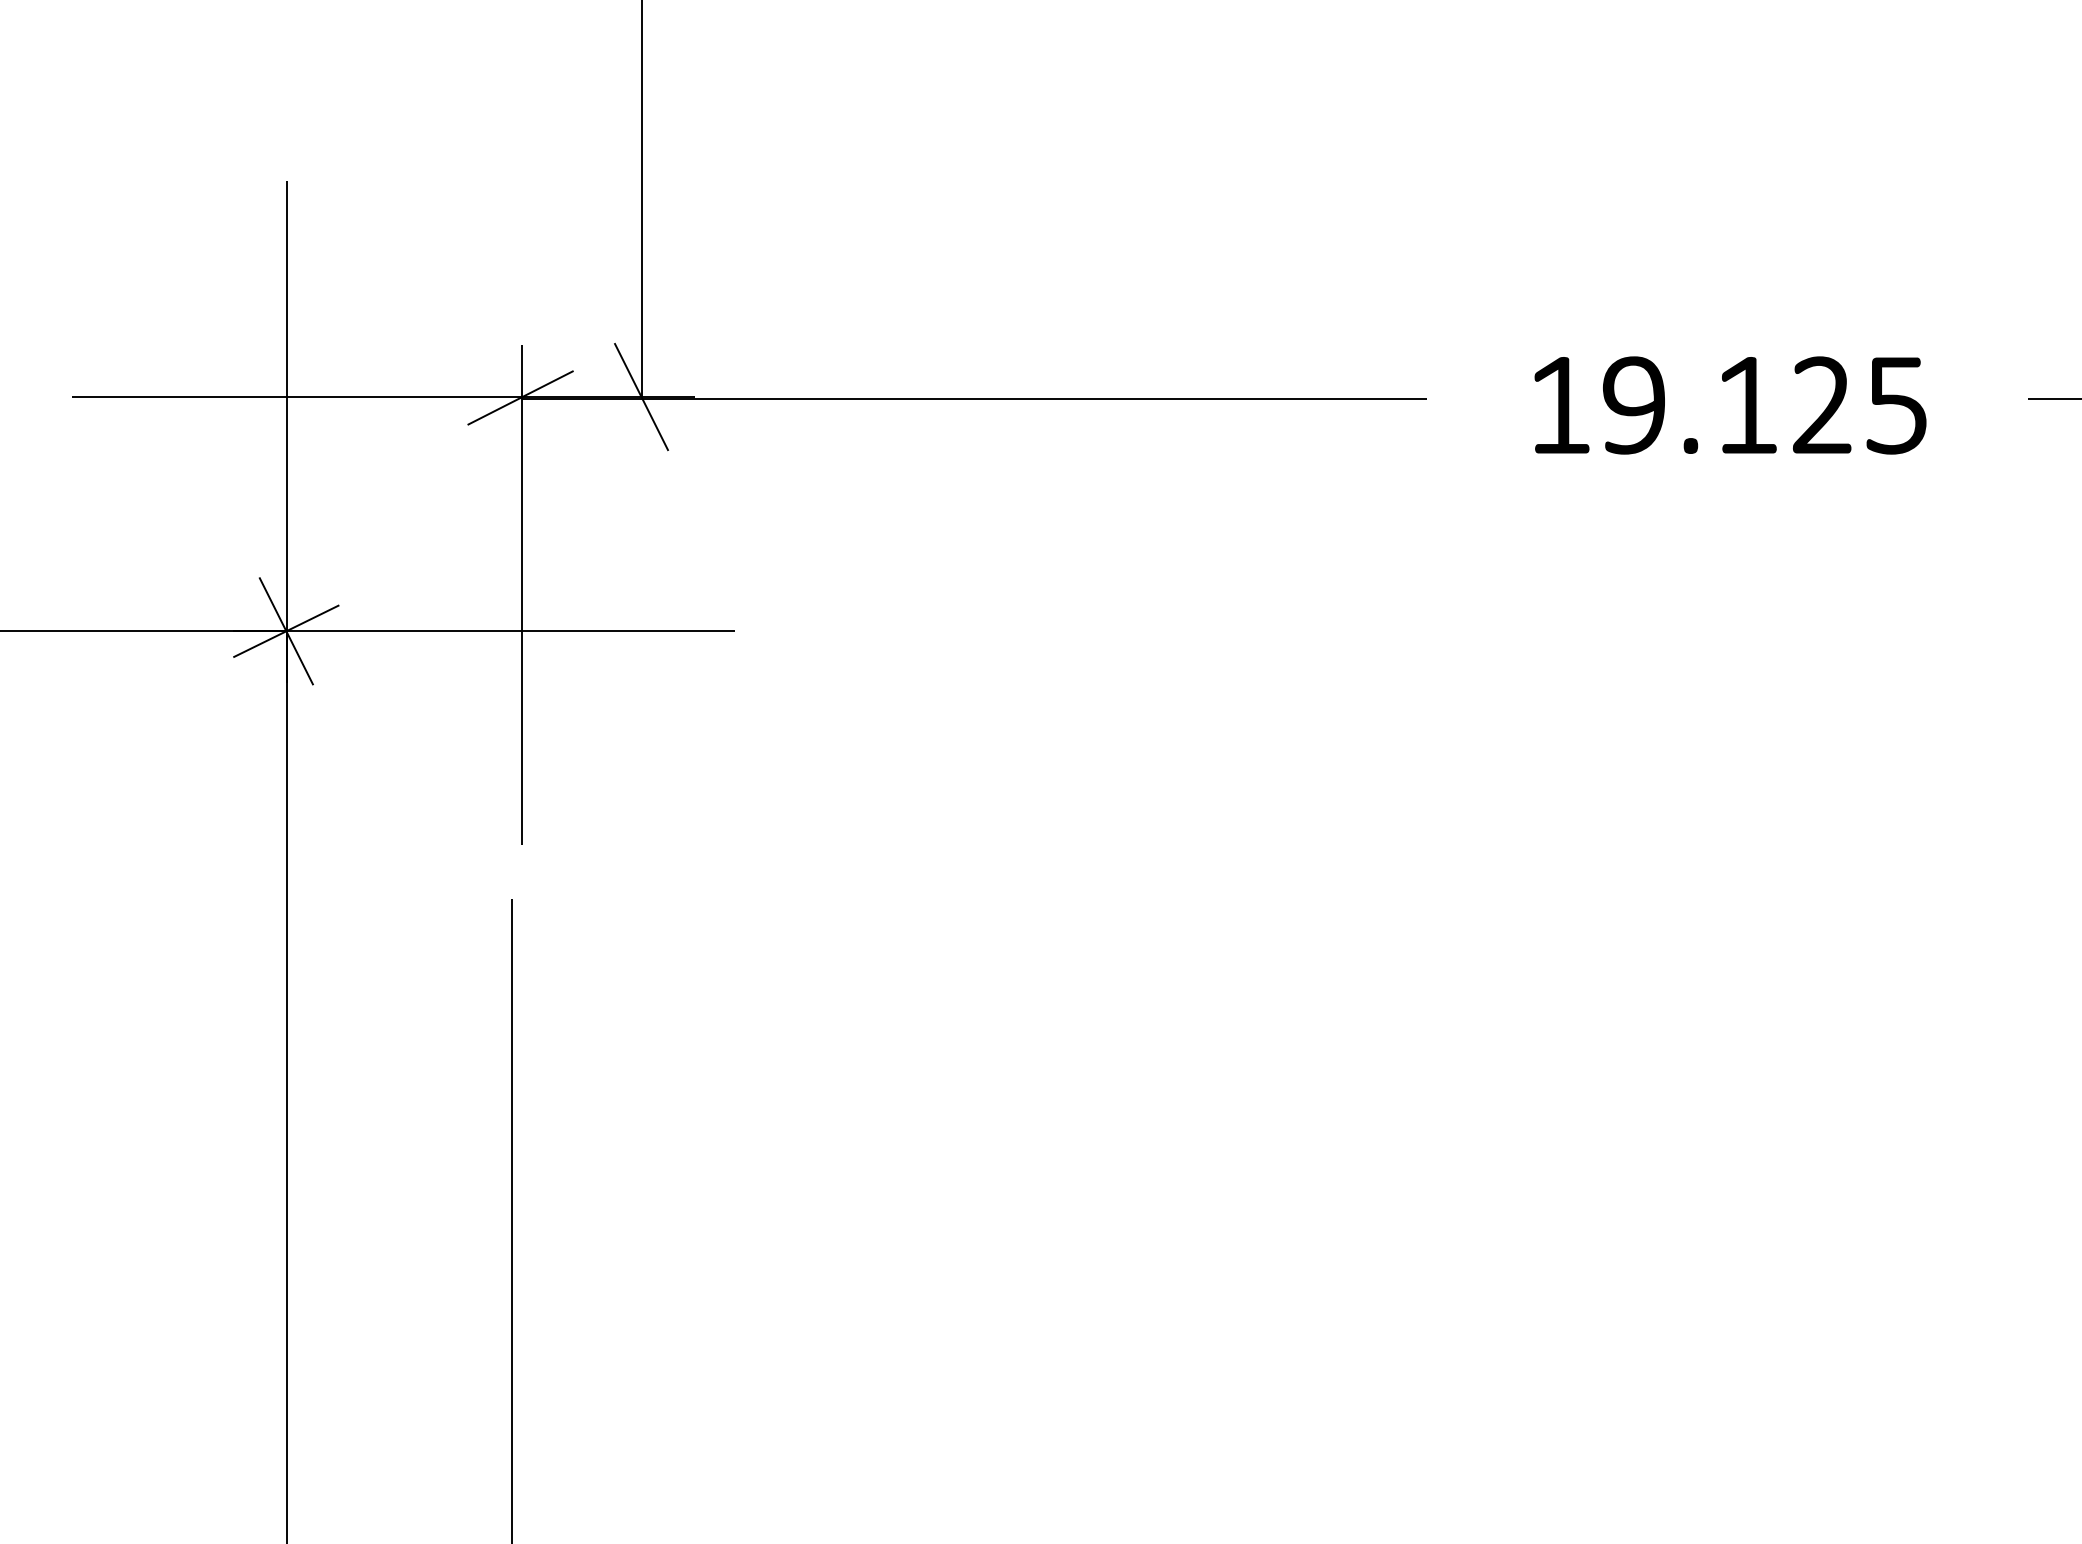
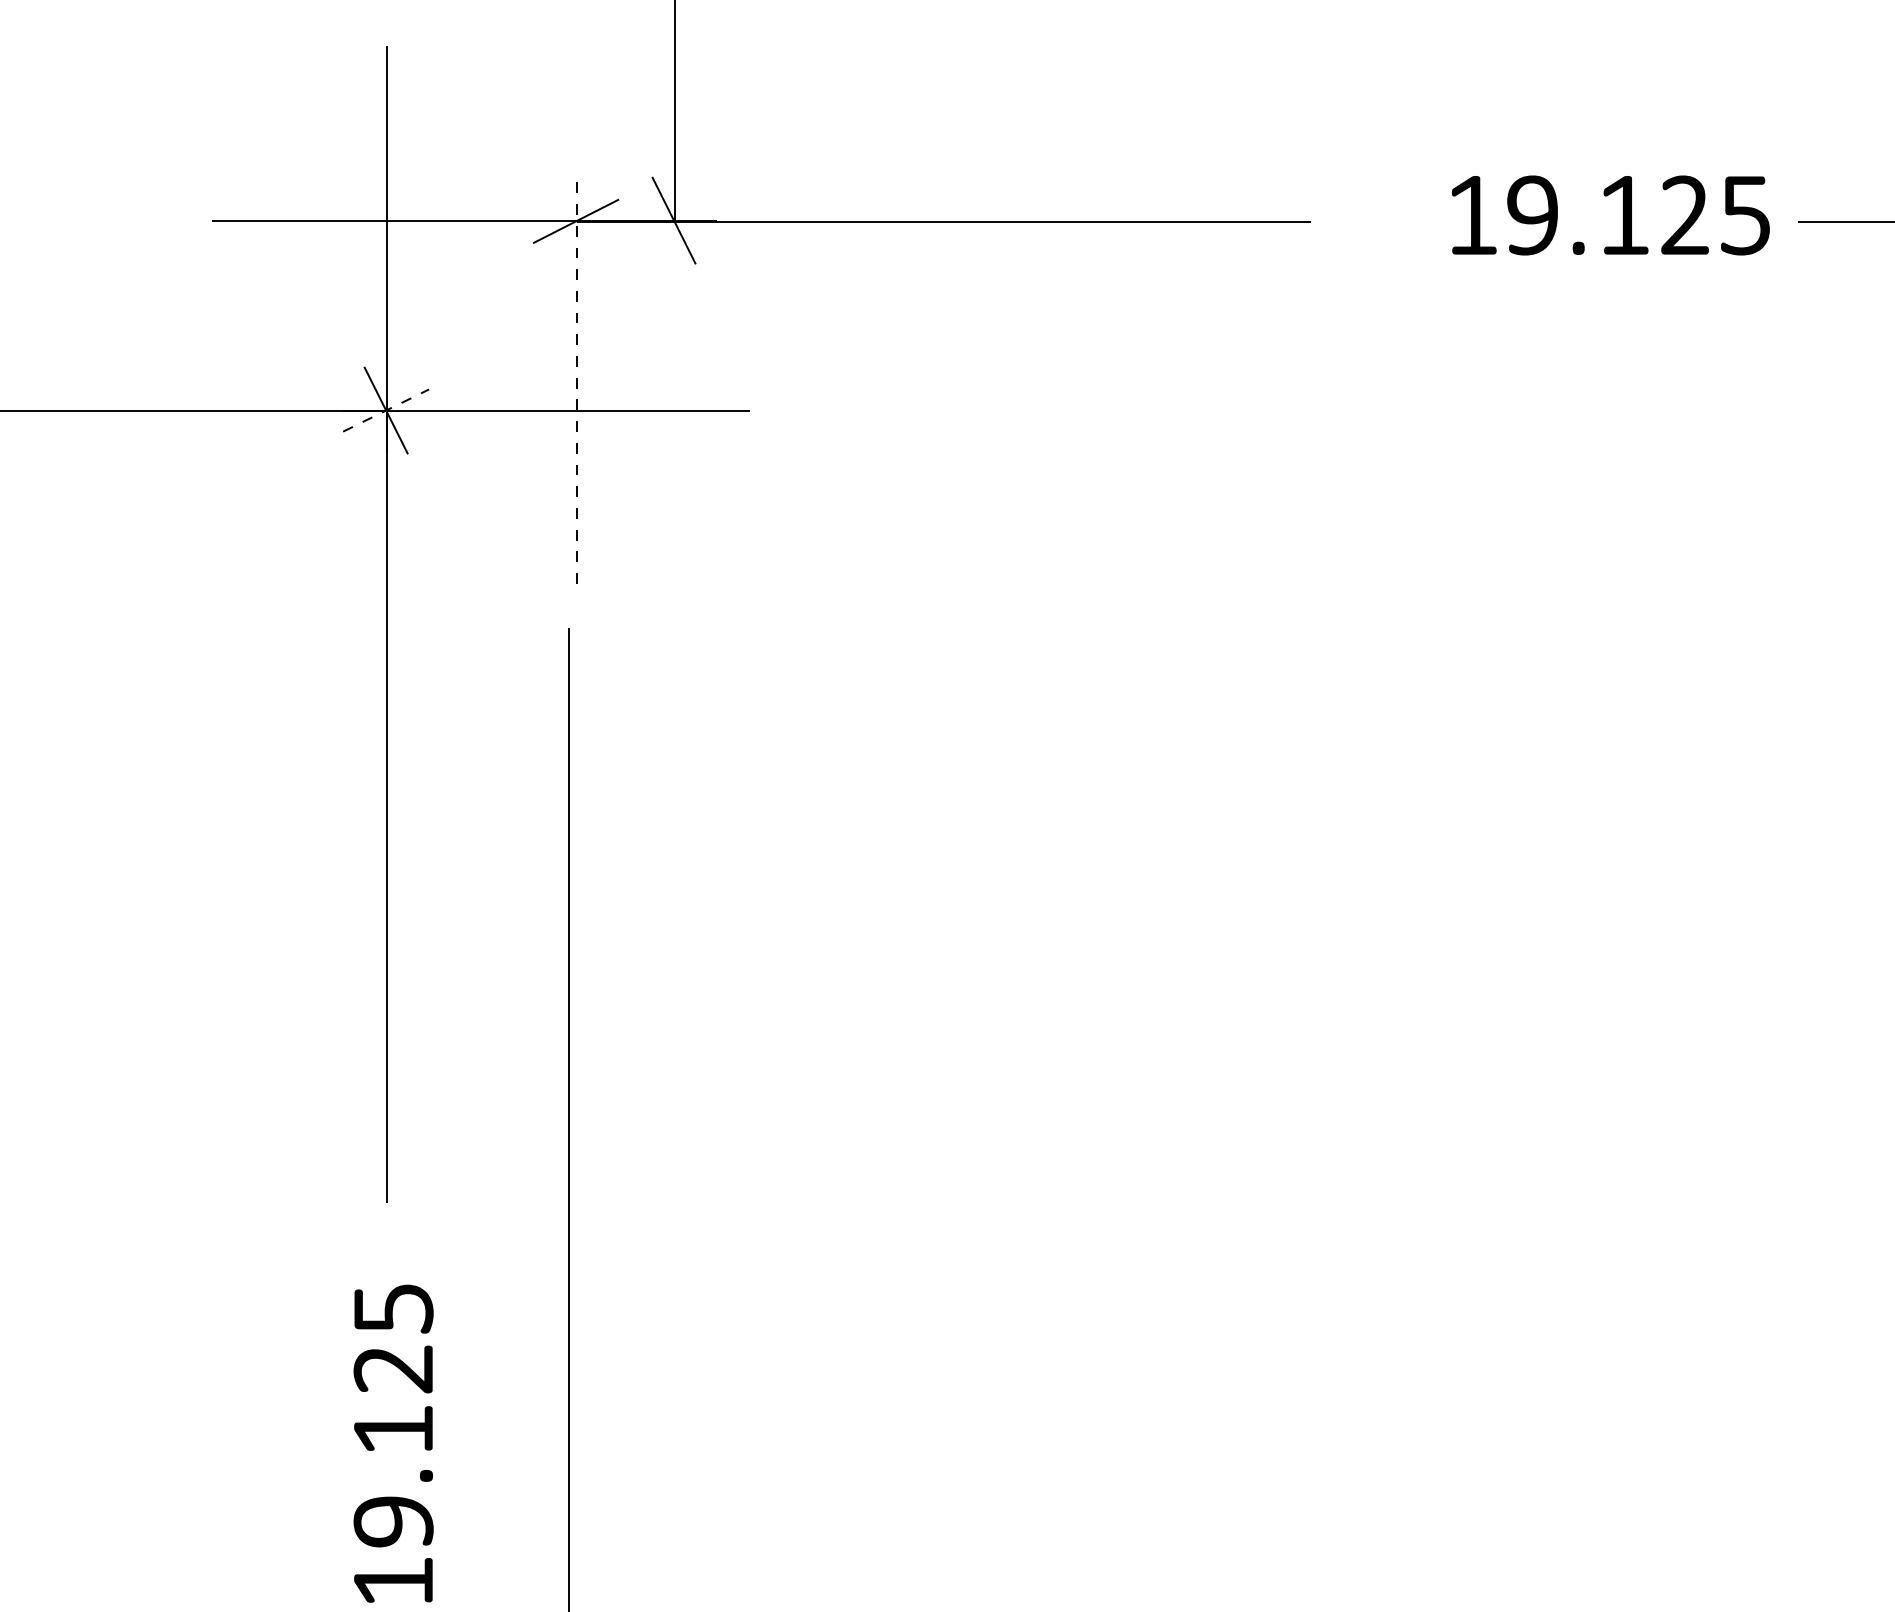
part: (1746, 405) -> (1623, 215), moved
line: (521, 595) -> (576, 381), solid -> dashed
line: (286, 631) -> (386, 410), solid -> dashed

